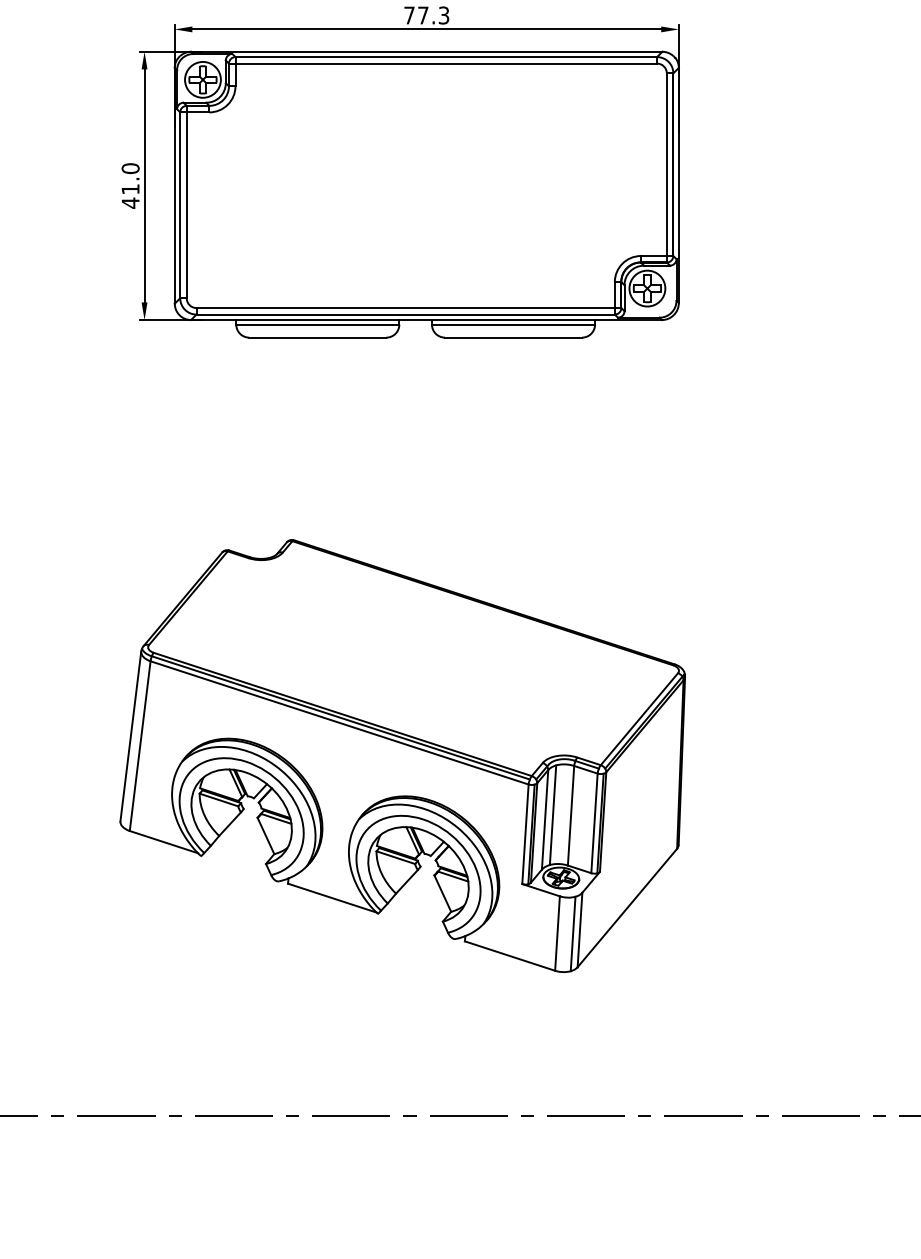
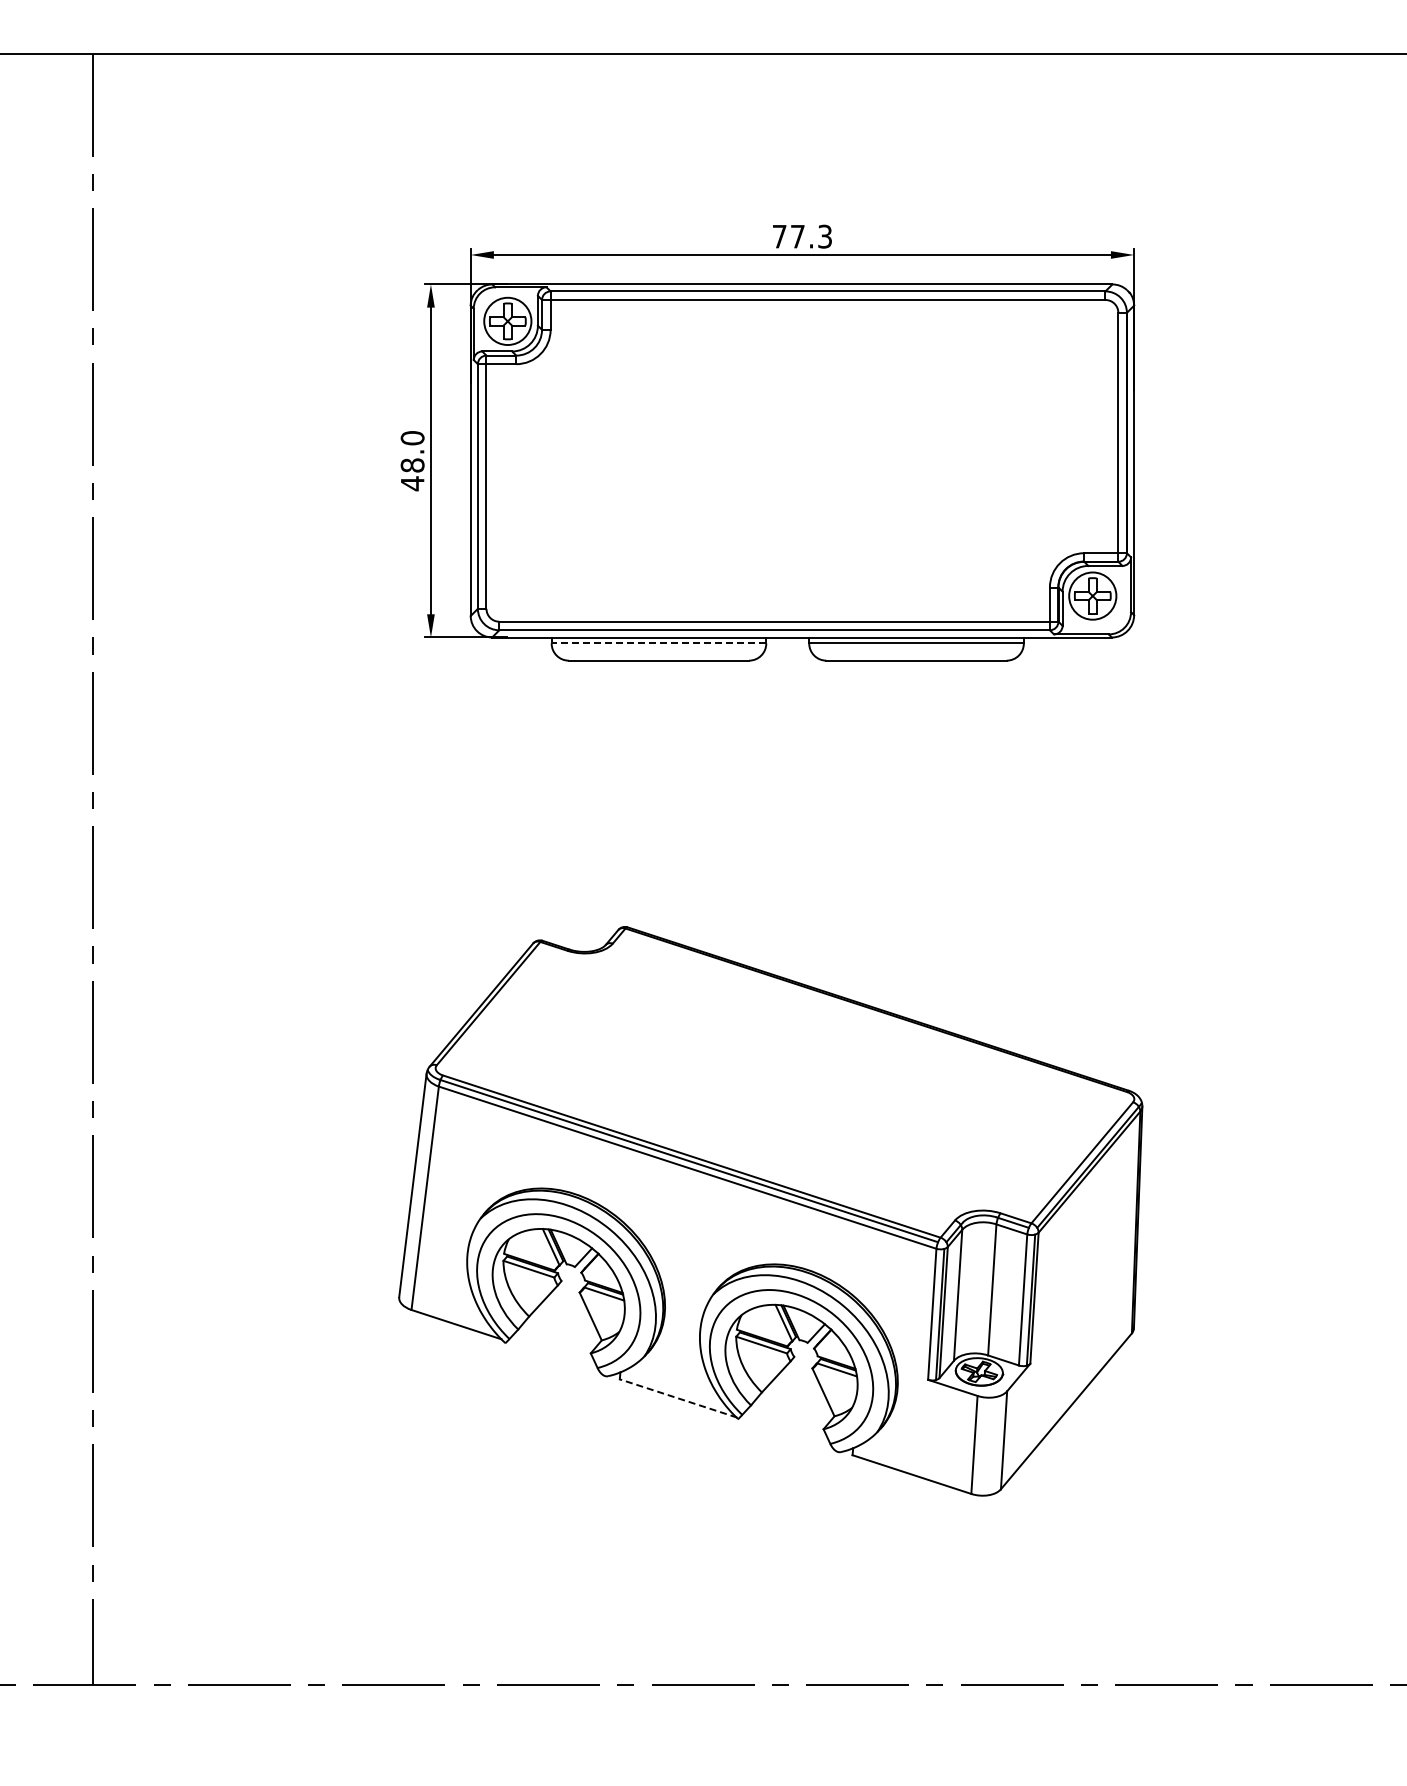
text: (130, 189) -> (412, 465), 41.0 -> 48.0
line: (317, 324) -> (658, 643), solid -> dashed
line: (552, 814) -> (968, 1288), removed
line: (332, 898) -> (678, 1398), solid -> dashed
line: (572, 933) -> (994, 1445), removed

